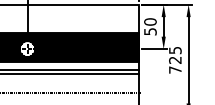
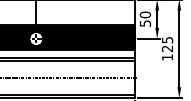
text: (175, 69) -> (167, 57), 725 -> 125

